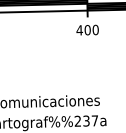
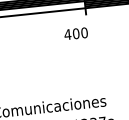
text: (87, 29) -> (75, 33), moved

